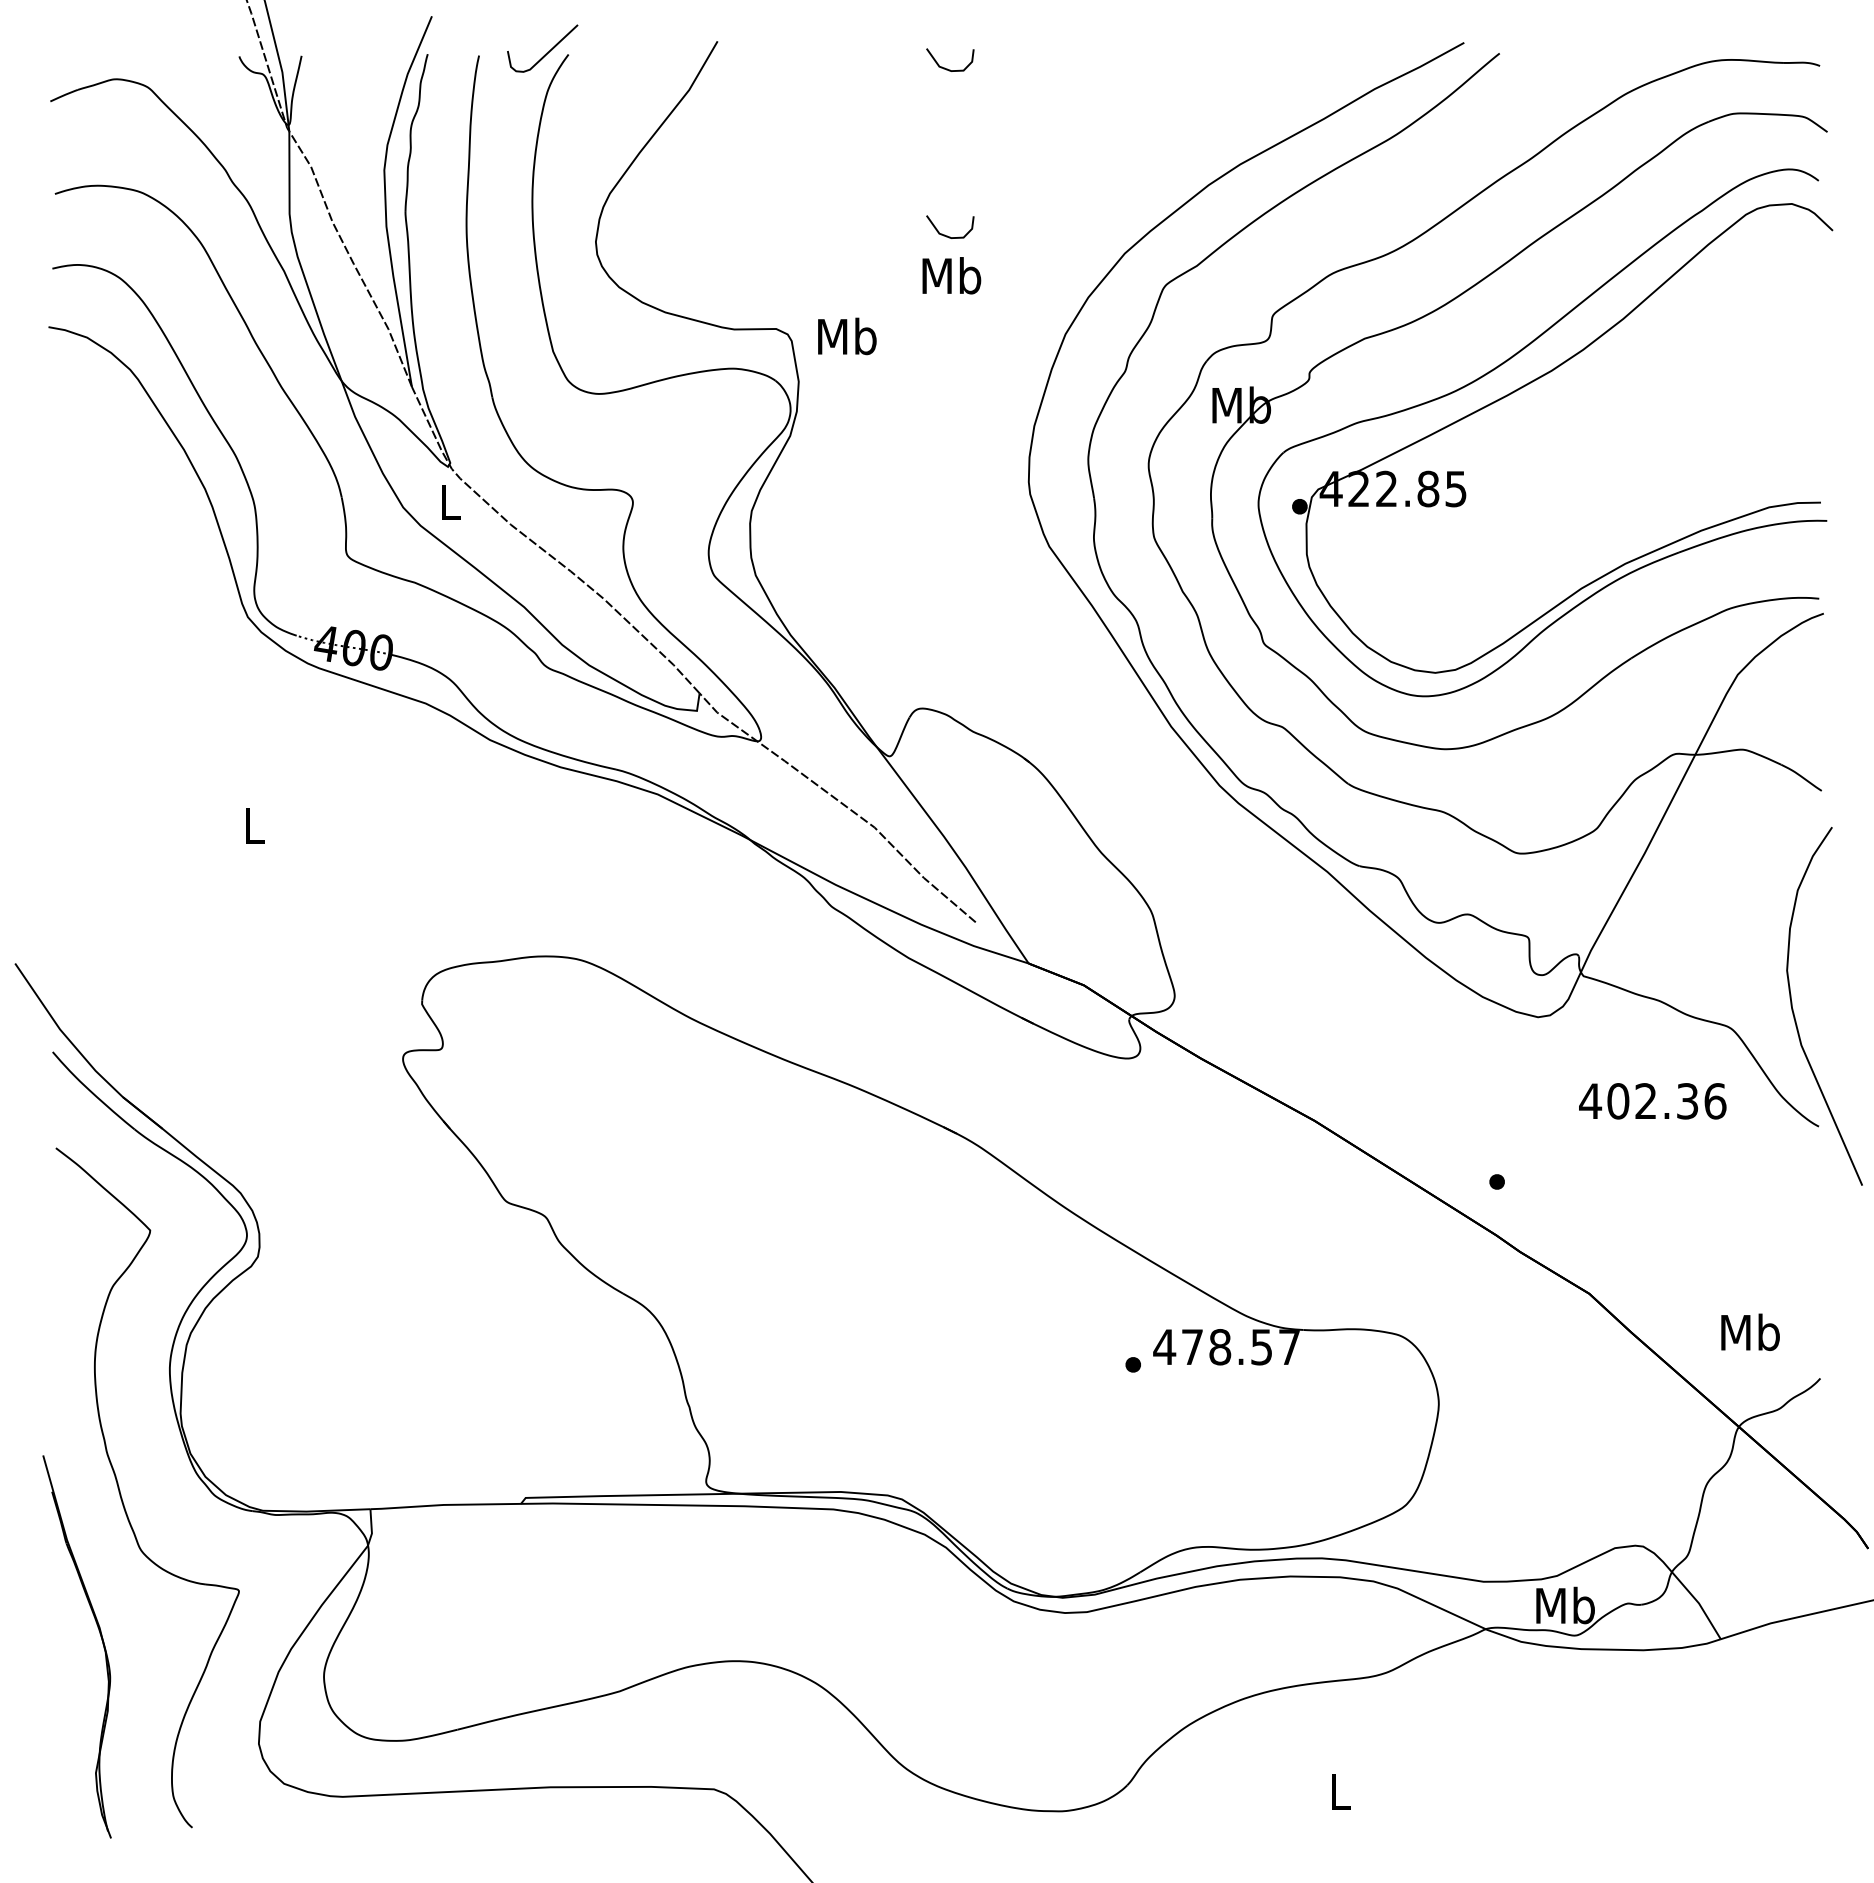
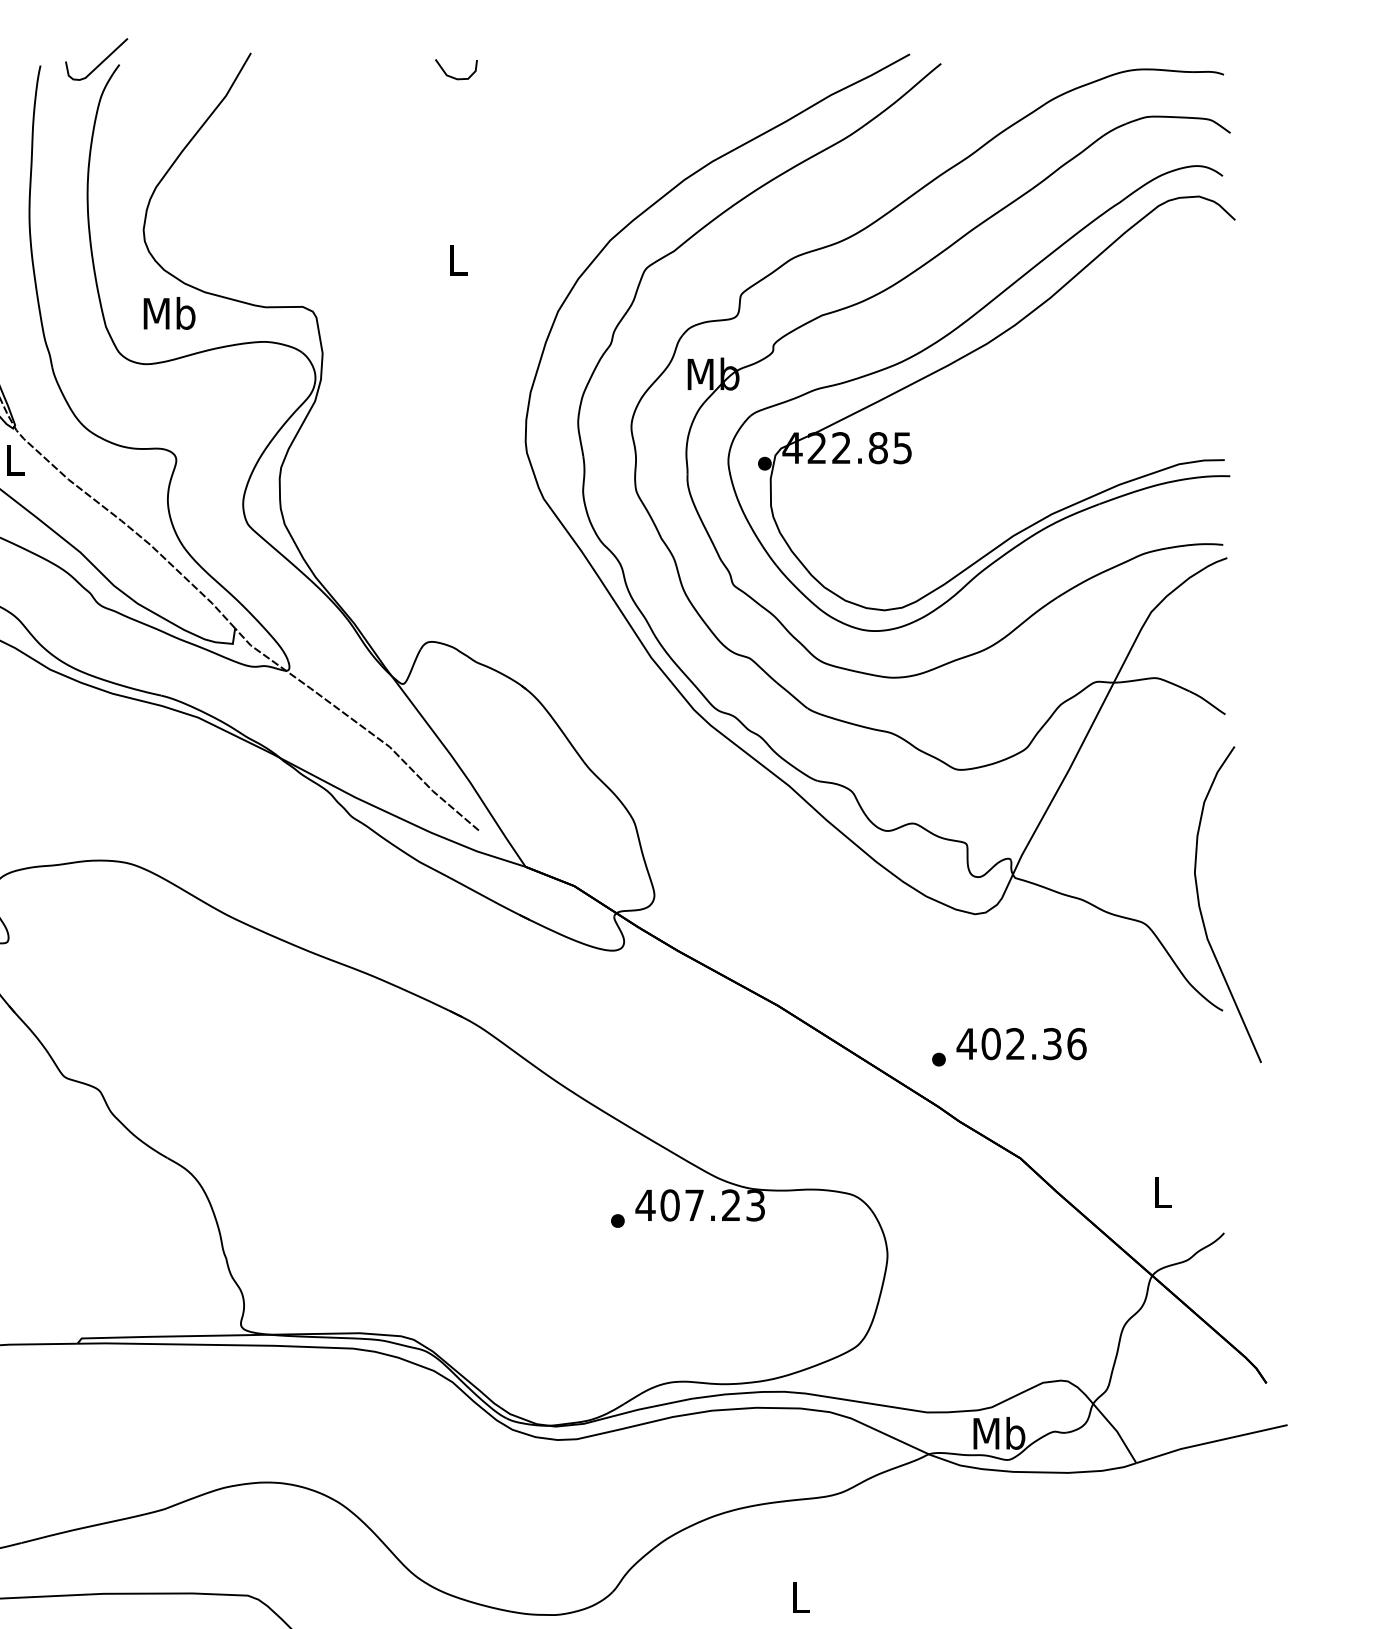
curve: (947, 235) -> (453, 224), removed
text: (951, 275) -> (457, 259), Mb -> L
text: (847, 336) -> (169, 313), moved
text: (1652, 1101) -> (1021, 1044), moved
text: (1750, 1332) -> (1162, 1192), Mb -> L
text: (1240, 1347) -> (712, 1205), 478.57 -> 407.23

